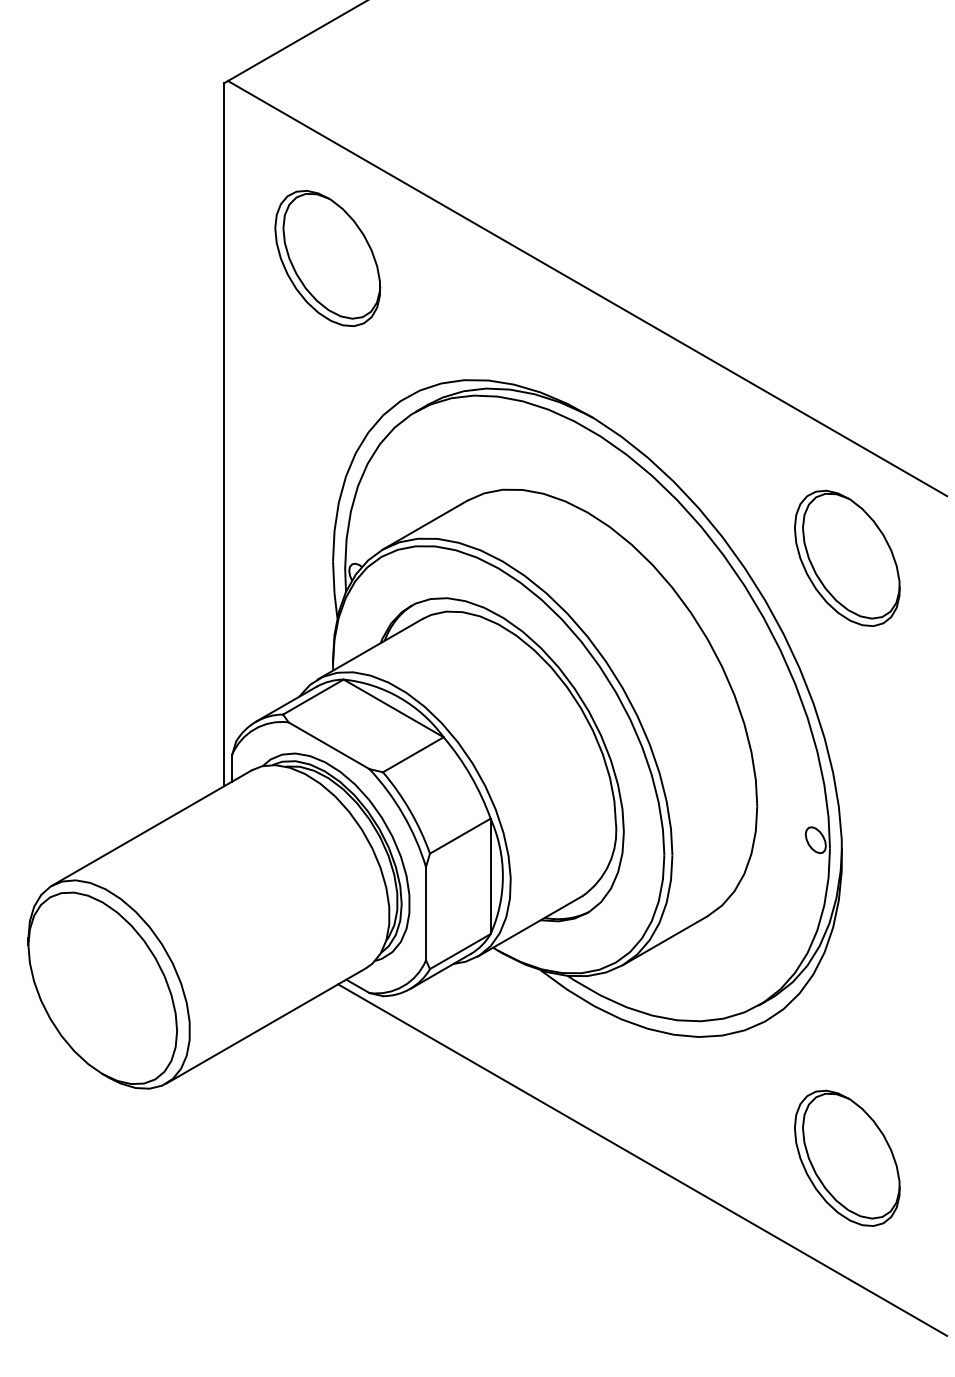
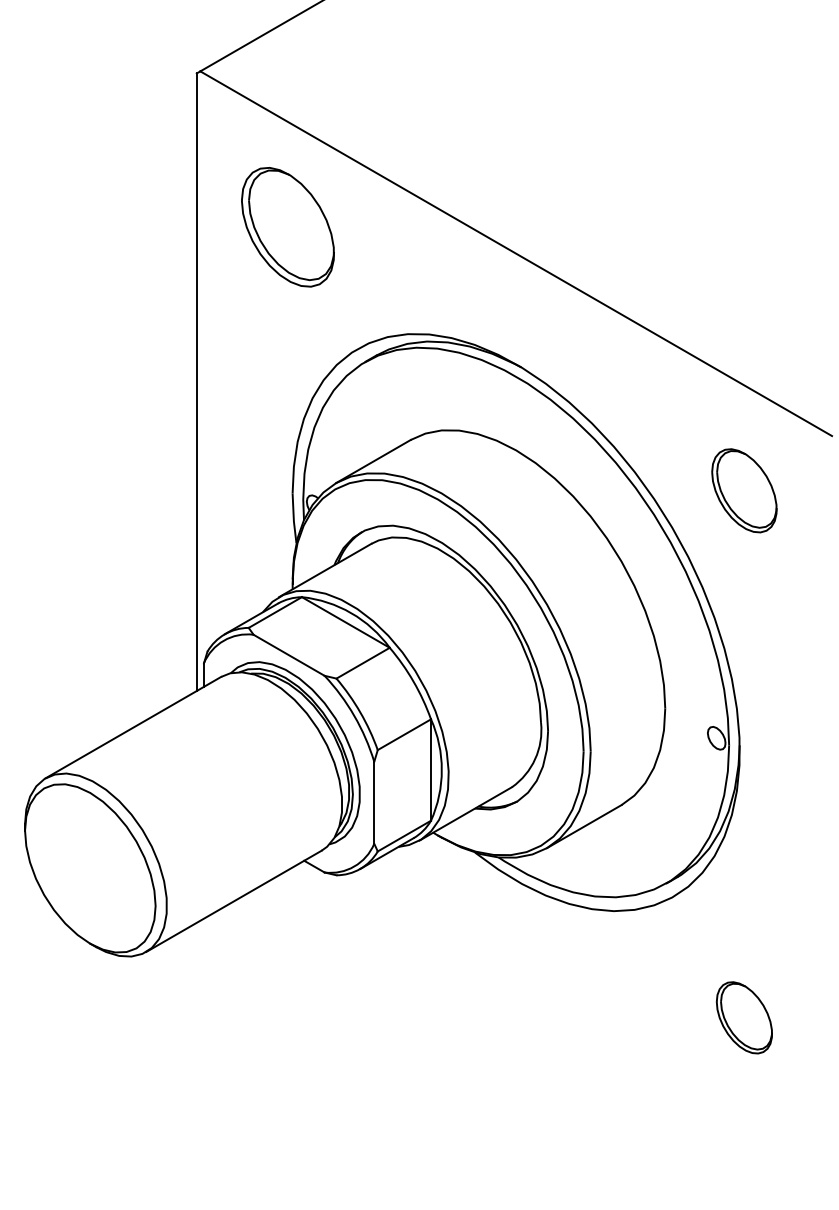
part: (847, 558) -> (744, 490), size x0.7
part: (847, 1158) -> (744, 1017), size x0.6
line: (642, 1159) -> (564, 1018), removed

